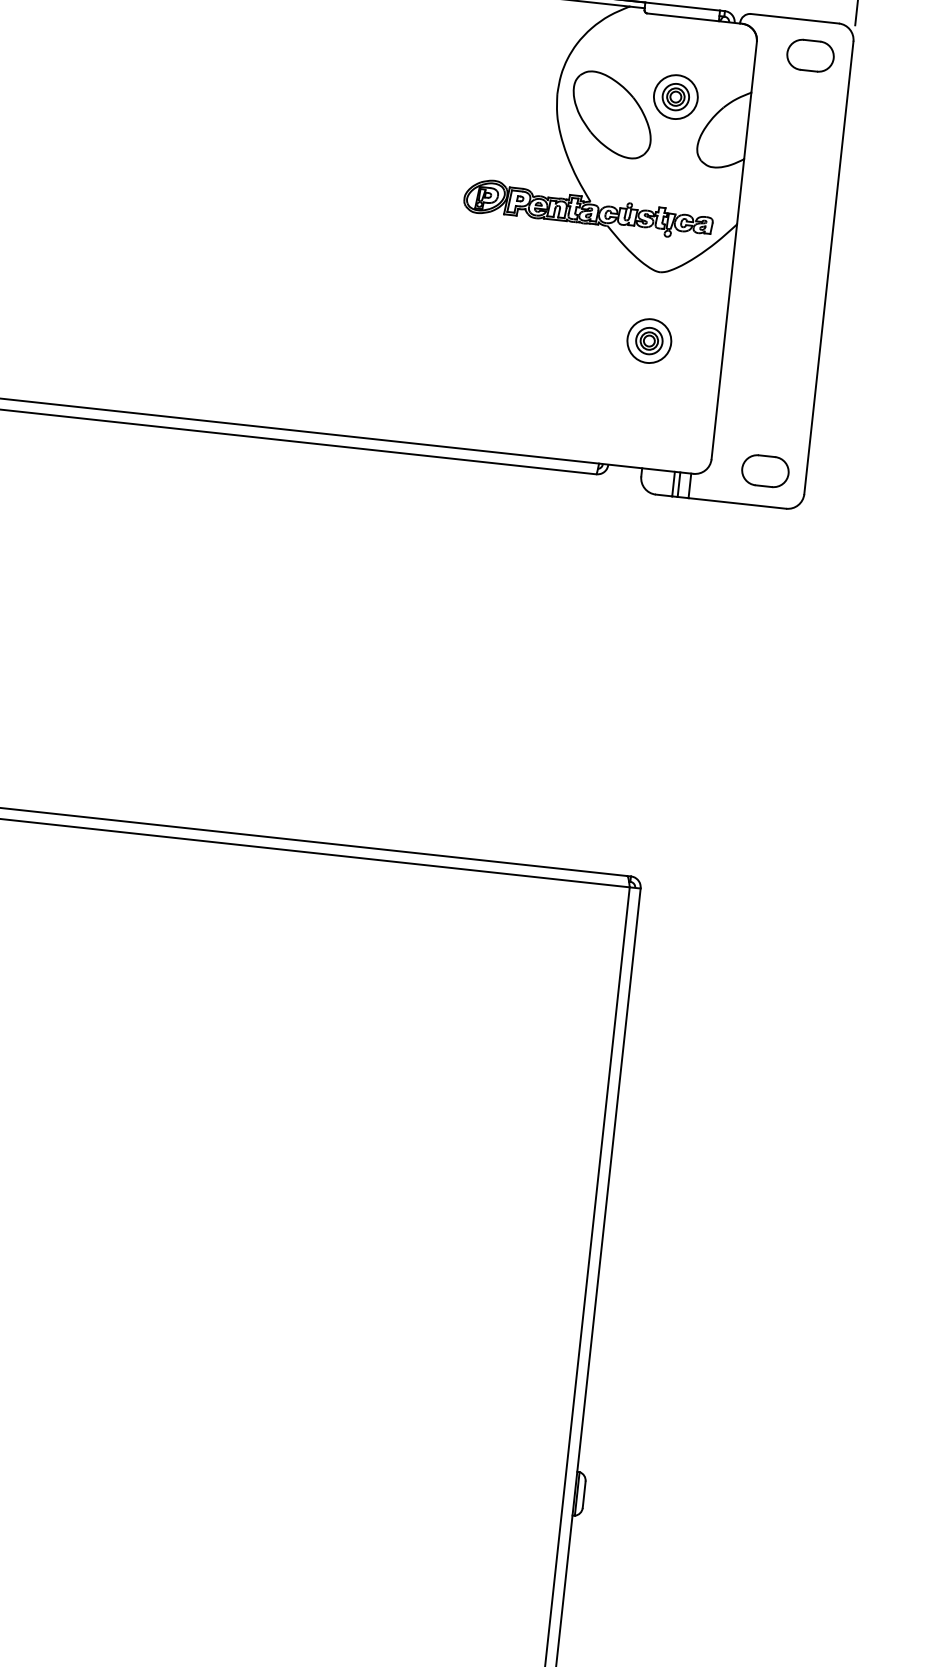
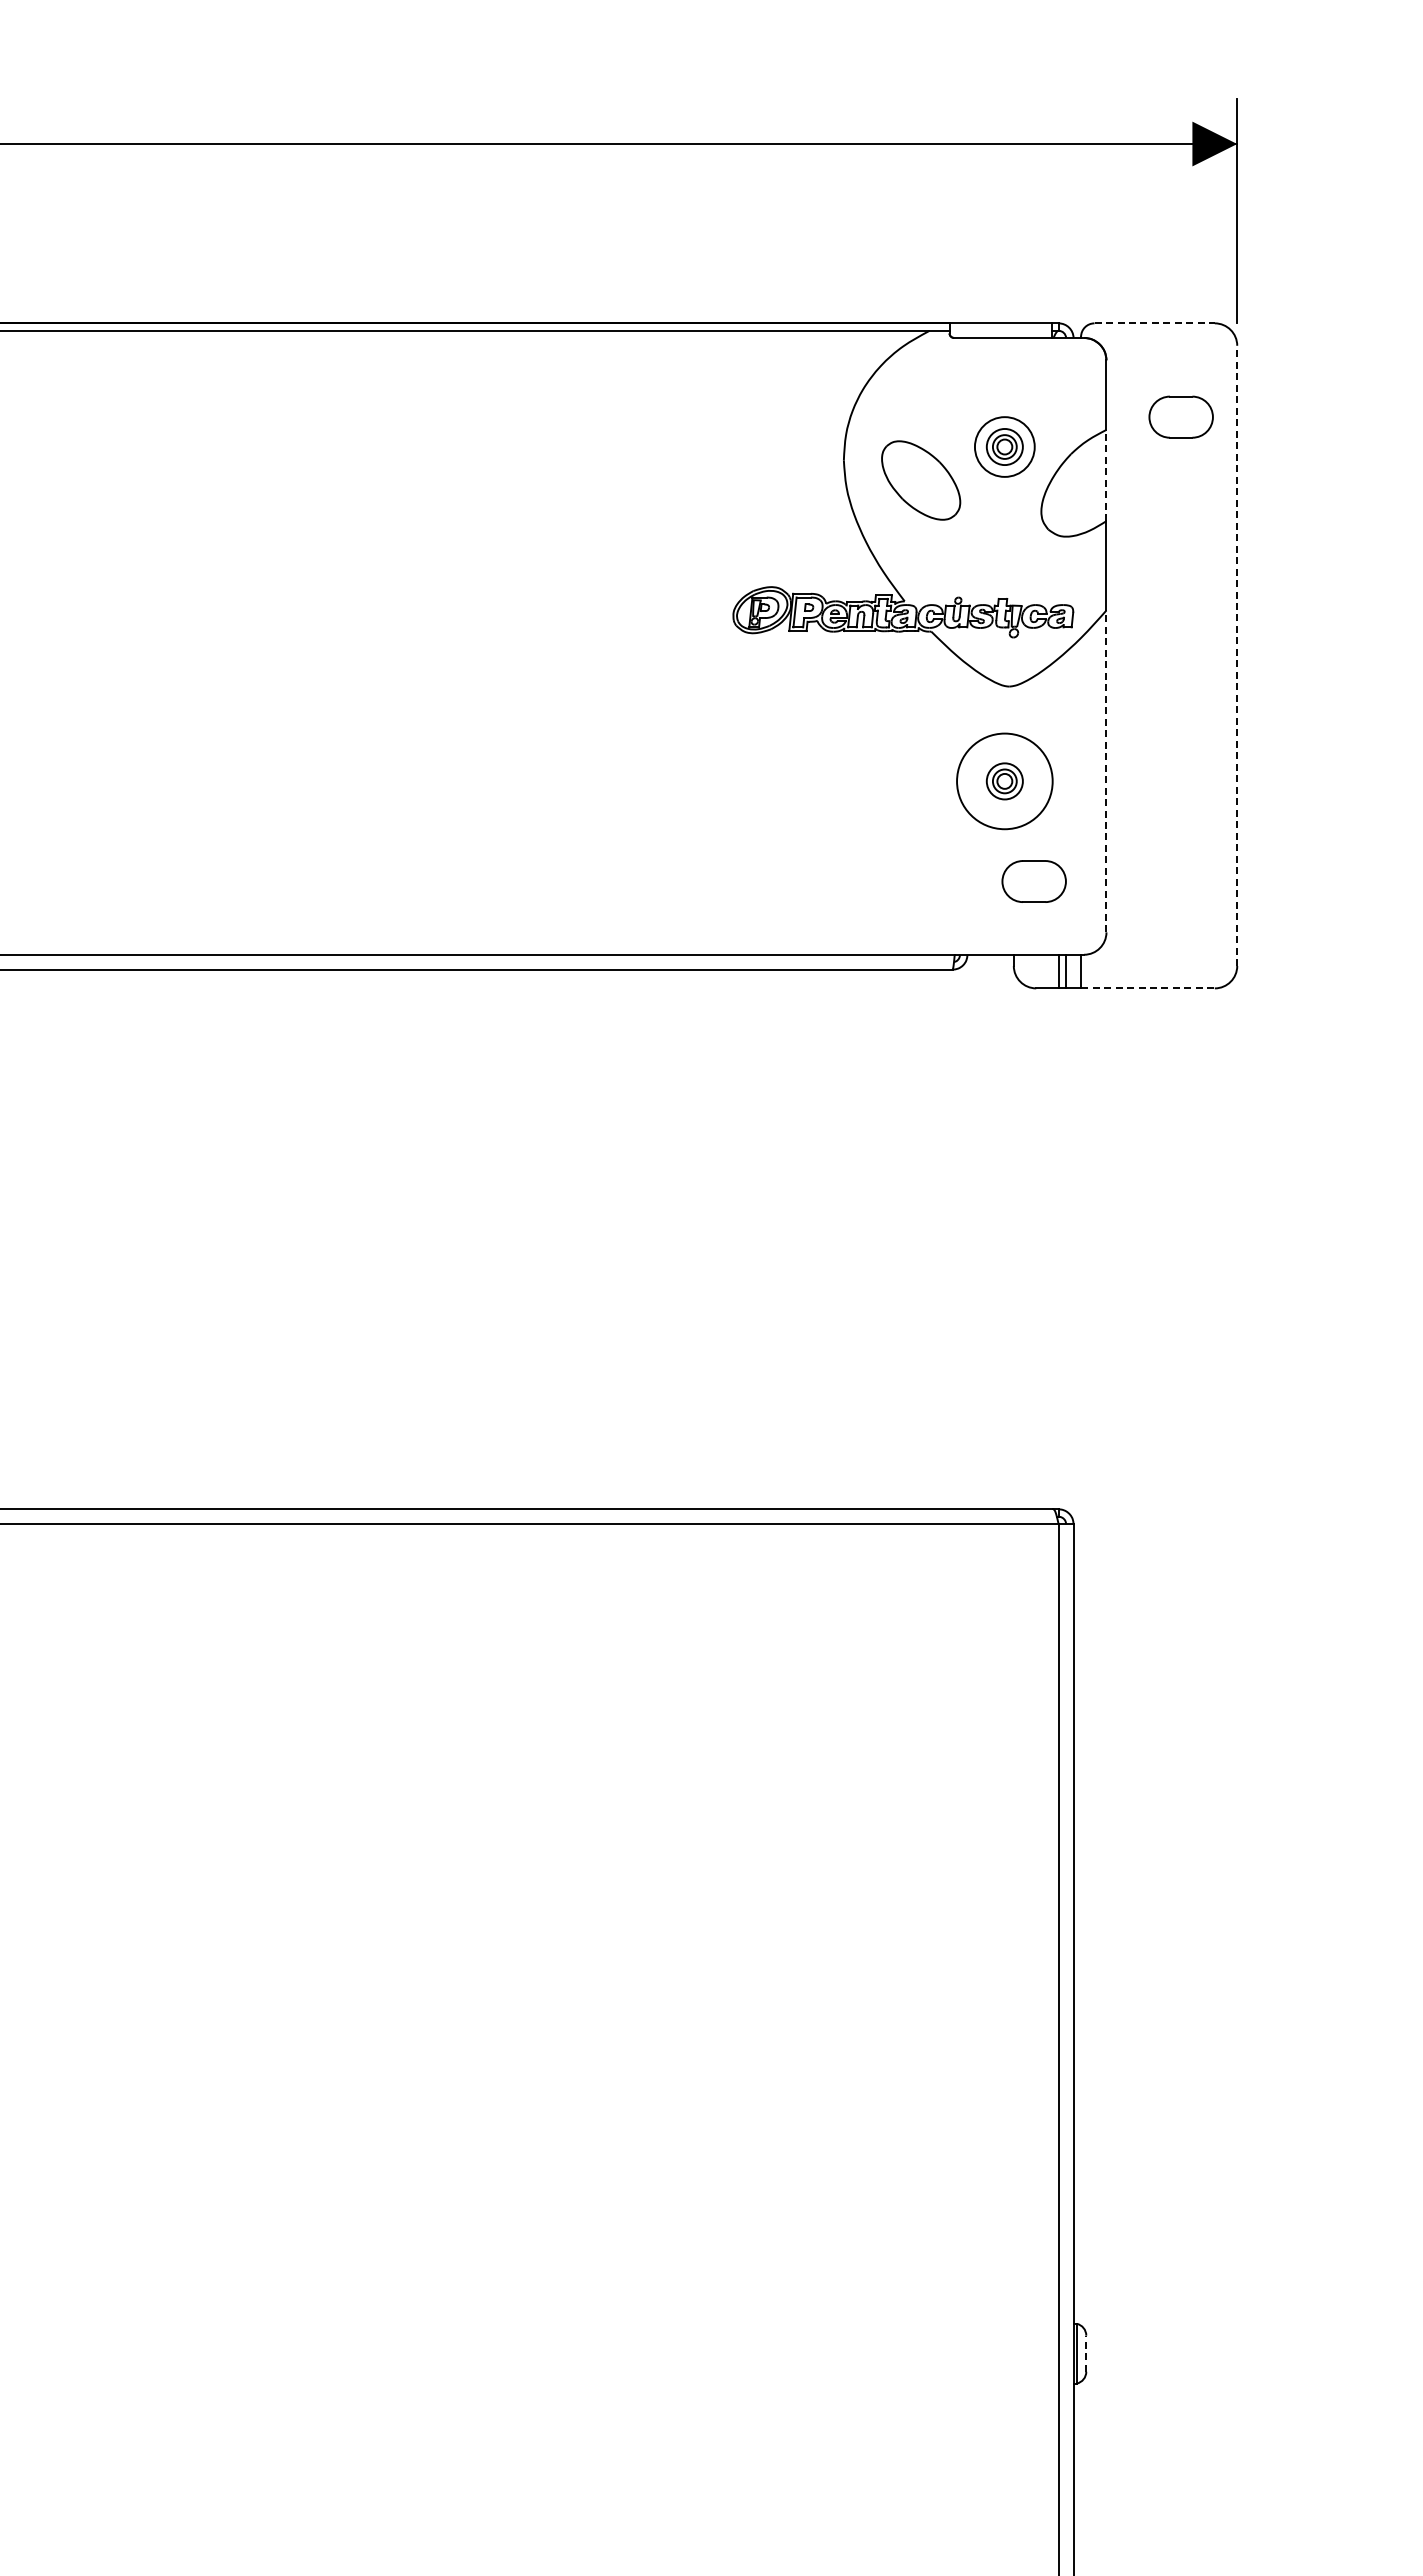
line: (795, 18) -> (1155, 323), solid -> dashed
part: (810, 55) -> (1180, 416), moved
part: (611, 114) -> (920, 480), size x0.7
line: (747, 125) -> (1106, 475), solid -> dashed
line: (829, 267) -> (1237, 655), solid -> dashed
circle: (649, 341) -> (1004, 781), size x1.6
line: (724, 341) -> (1106, 771), solid -> dashed
part: (764, 471) -> (1033, 881), moved
line: (737, 503) -> (1147, 988), solid -> dashed
line: (584, 1494) -> (1086, 2353), solid -> dashed

